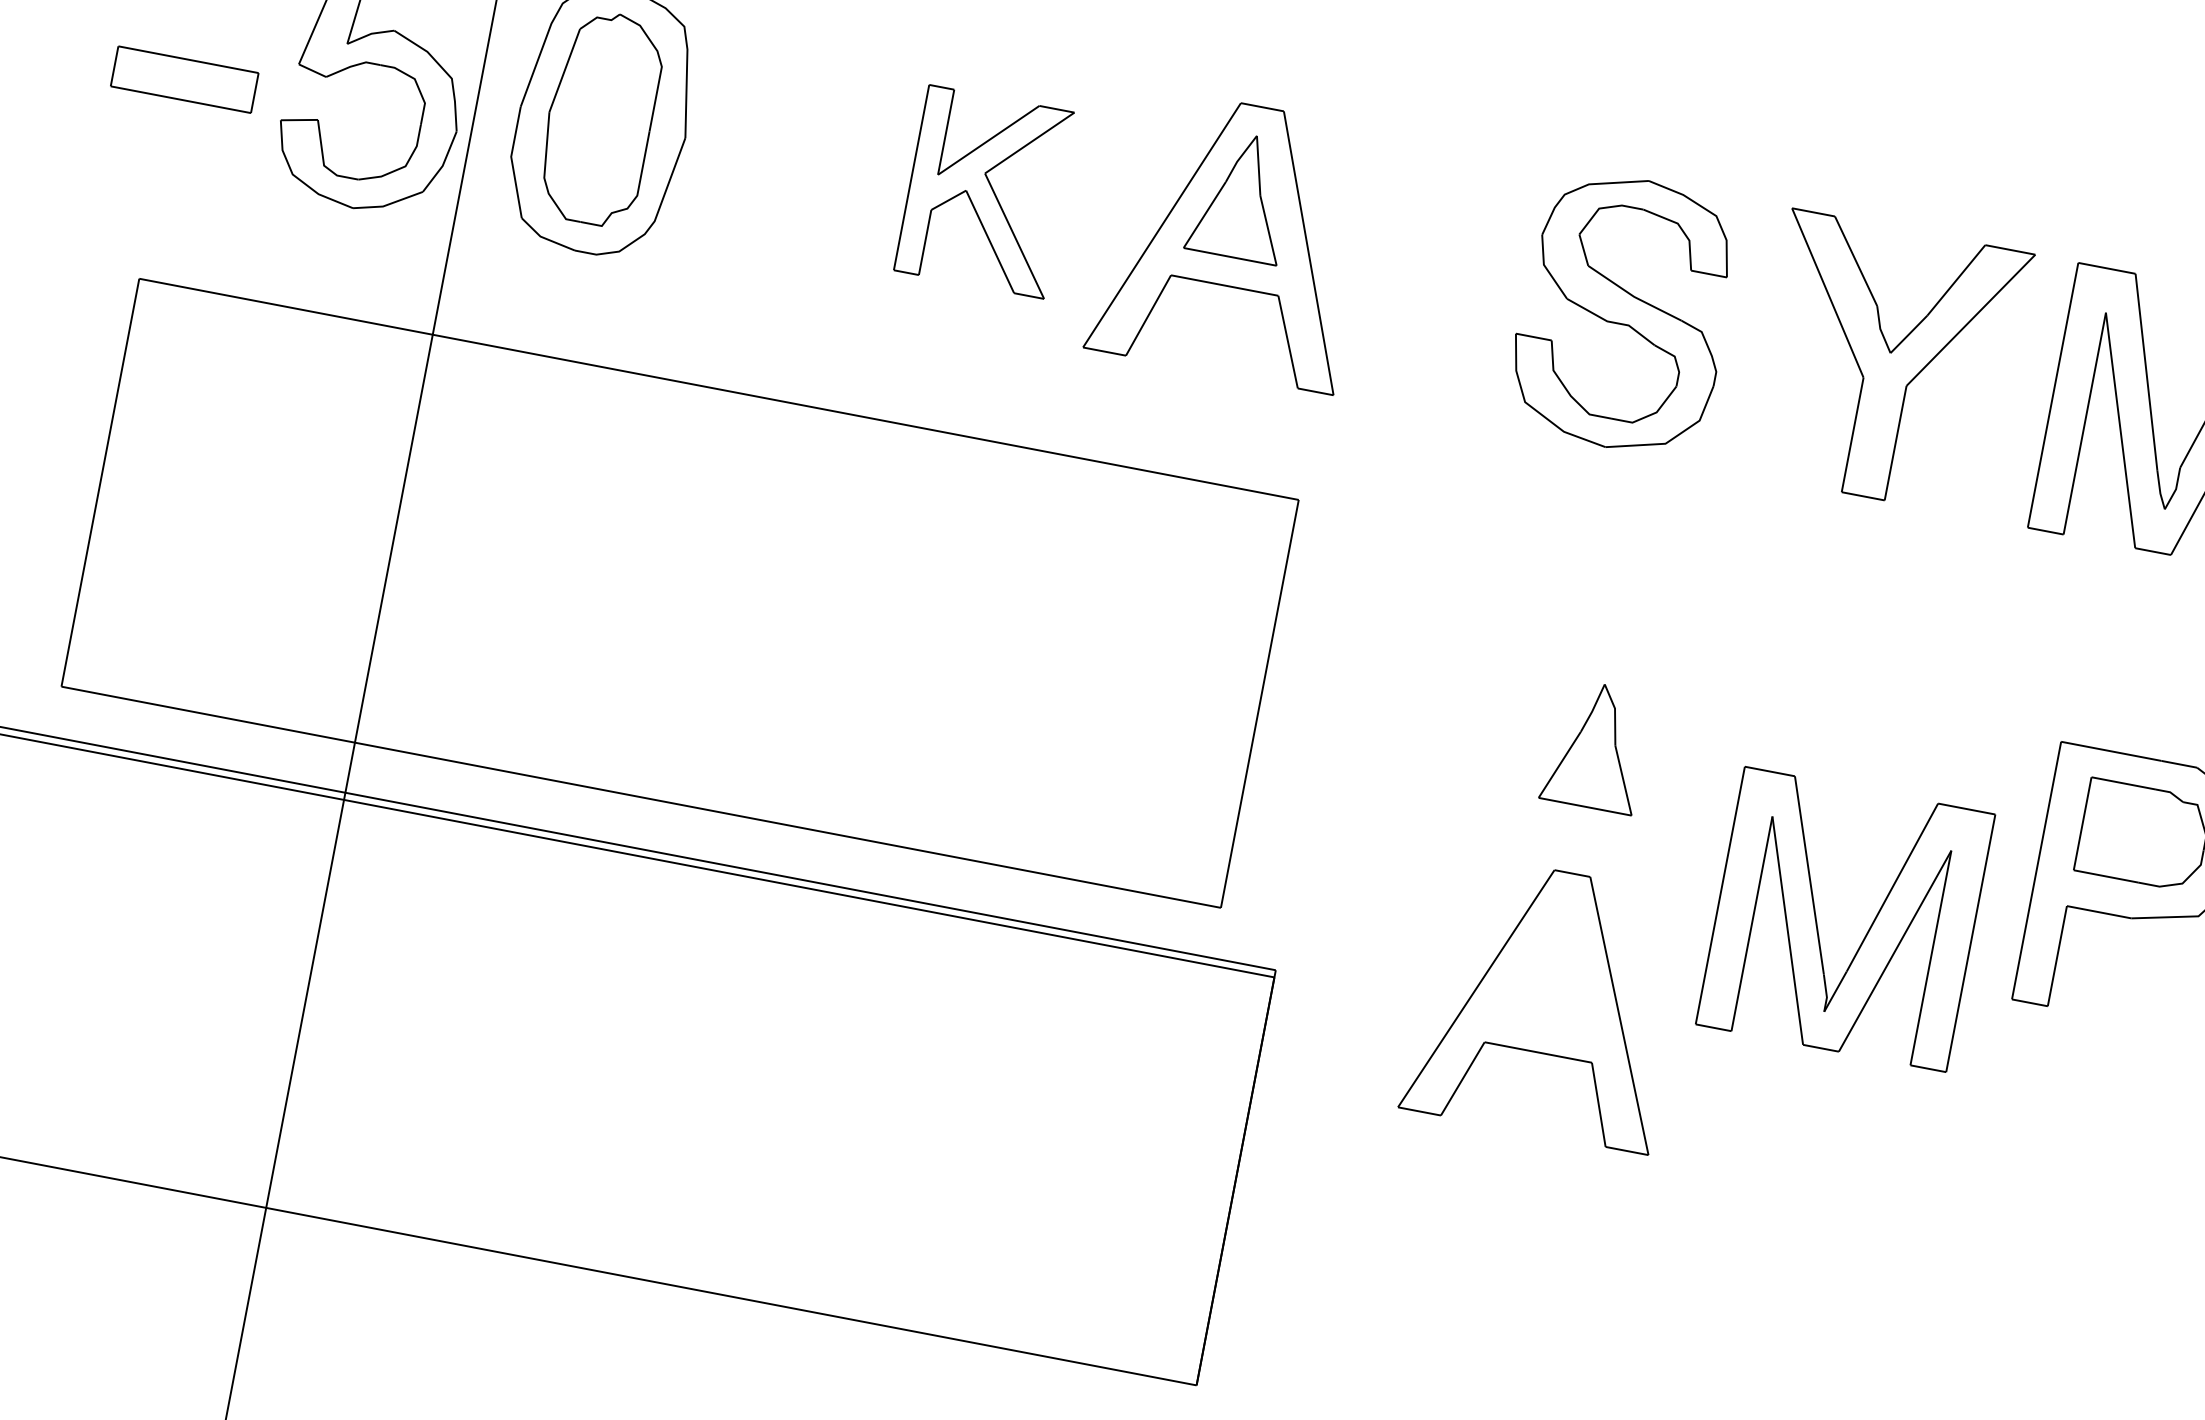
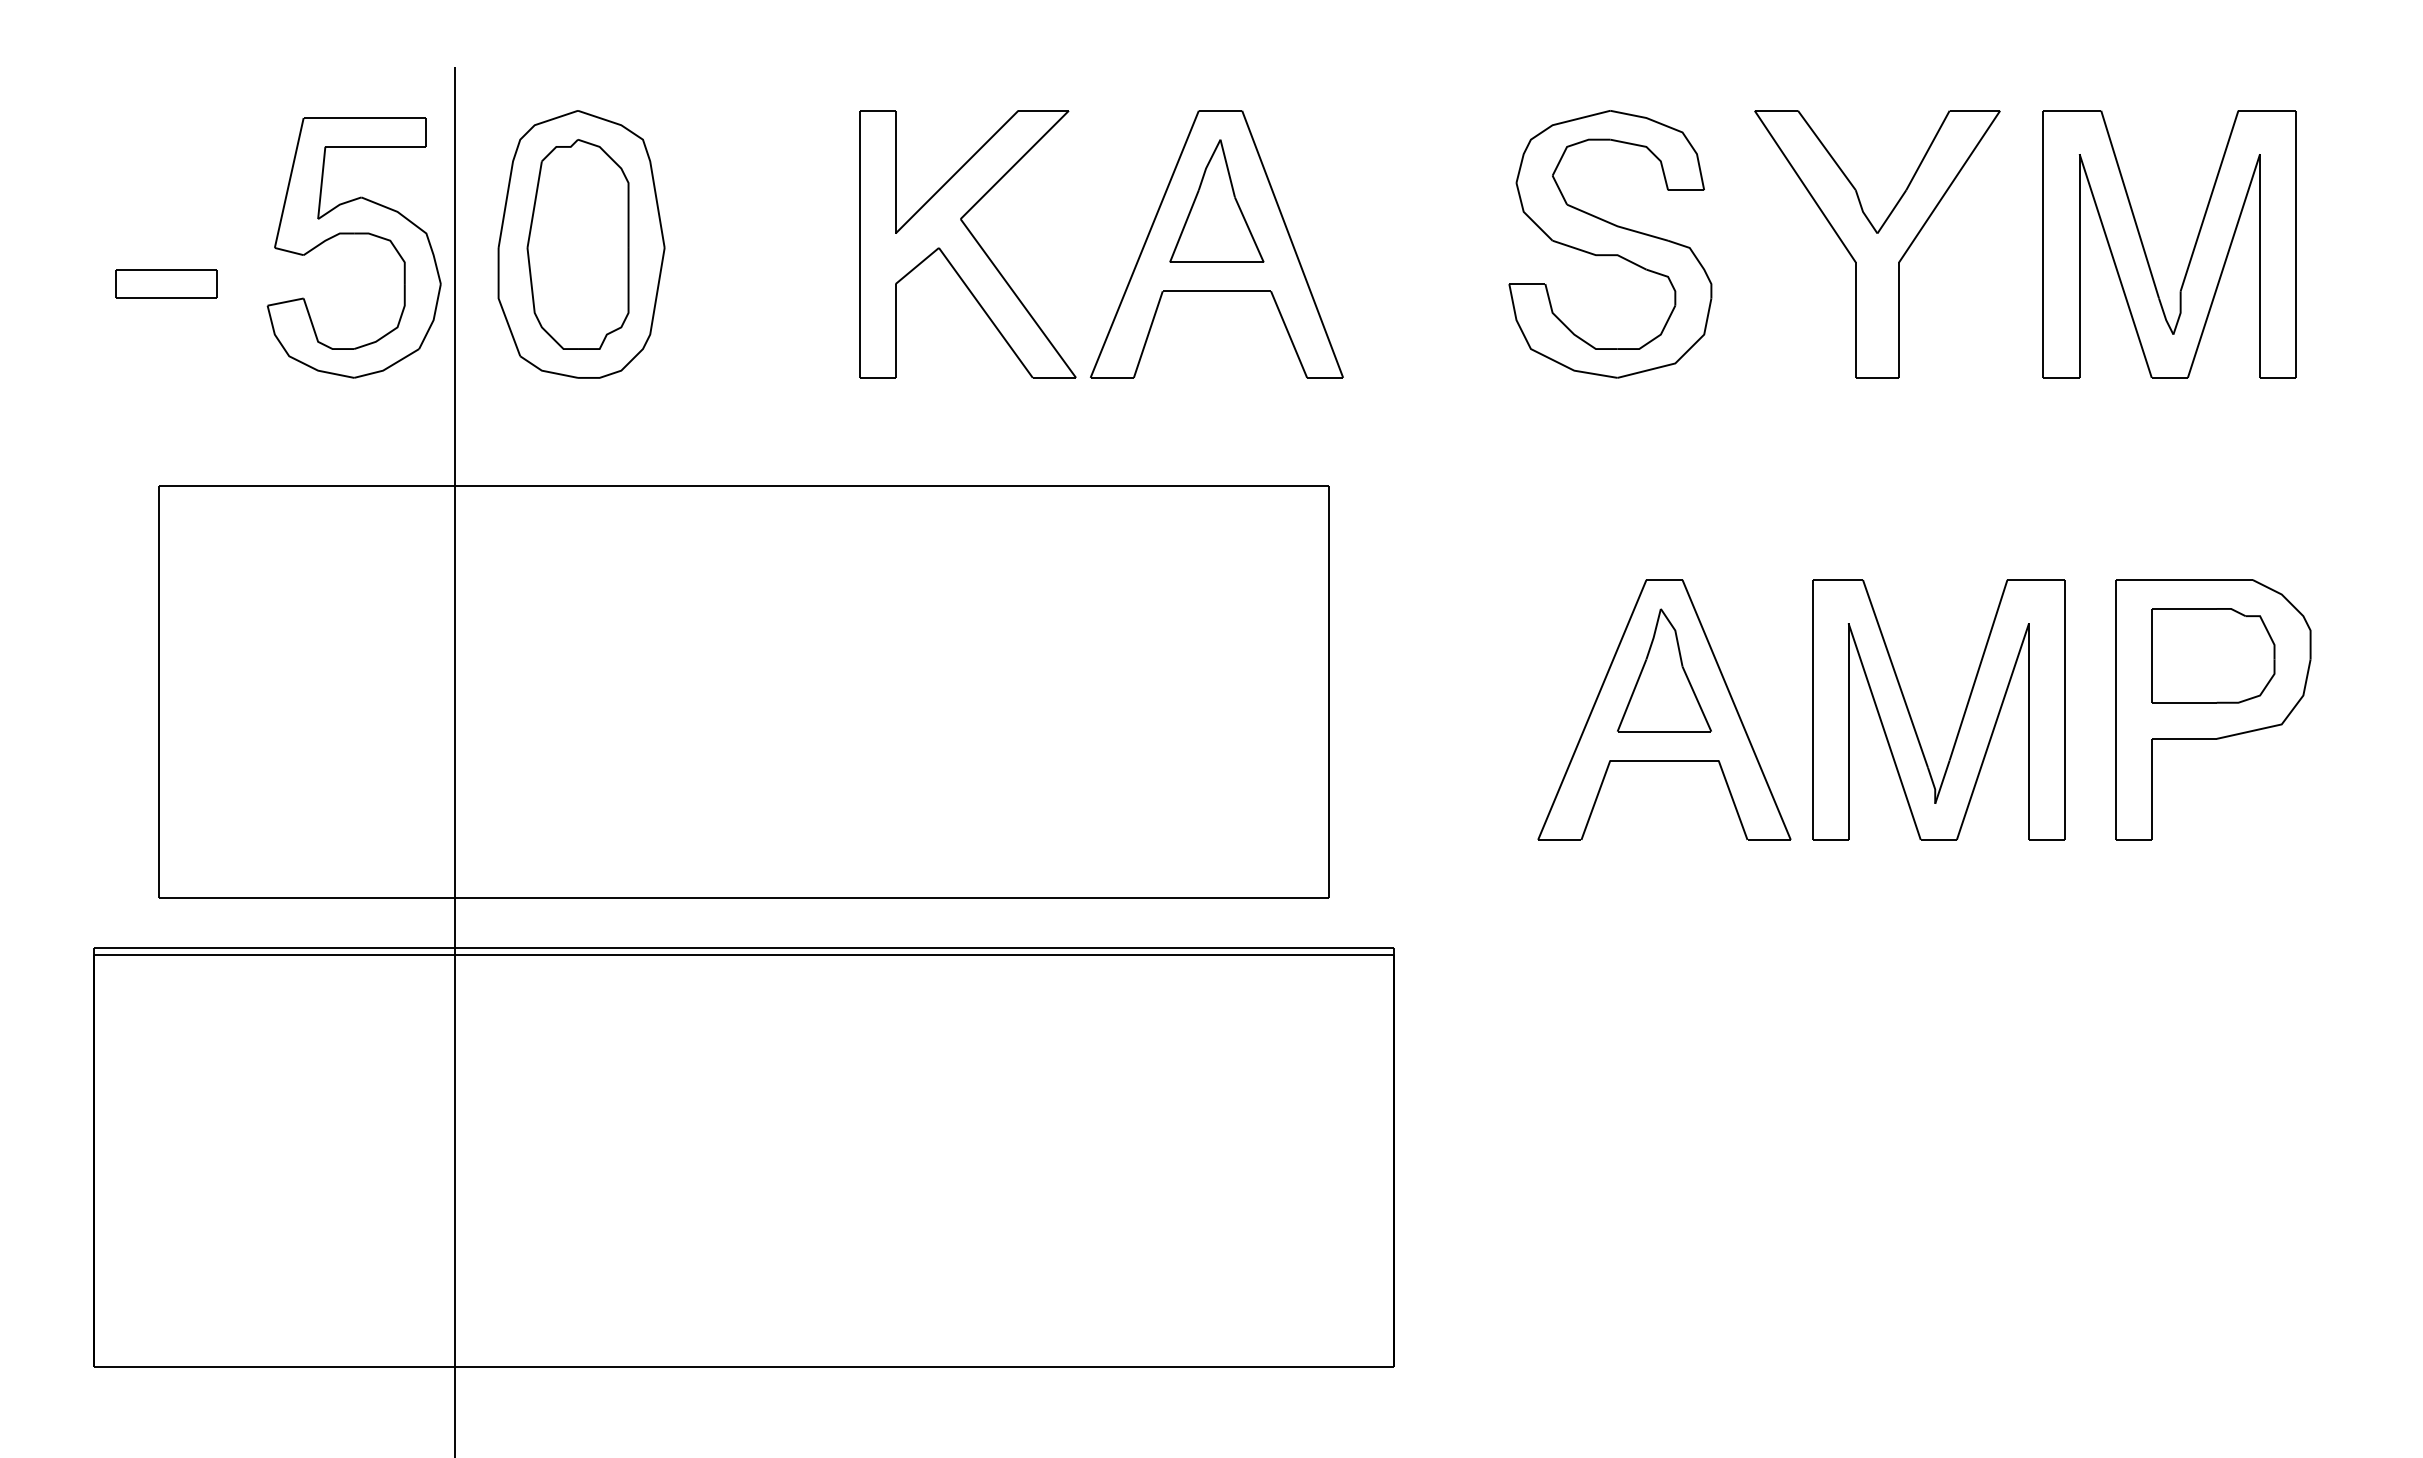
part: (184, 79) -> (166, 283), size x0.71
part: (986, 191) -> (967, 244), size x1.43
part: (1867, 930) -> (1962, 716), moved
part: (1547, 1001) -> (1664, 709), moved

